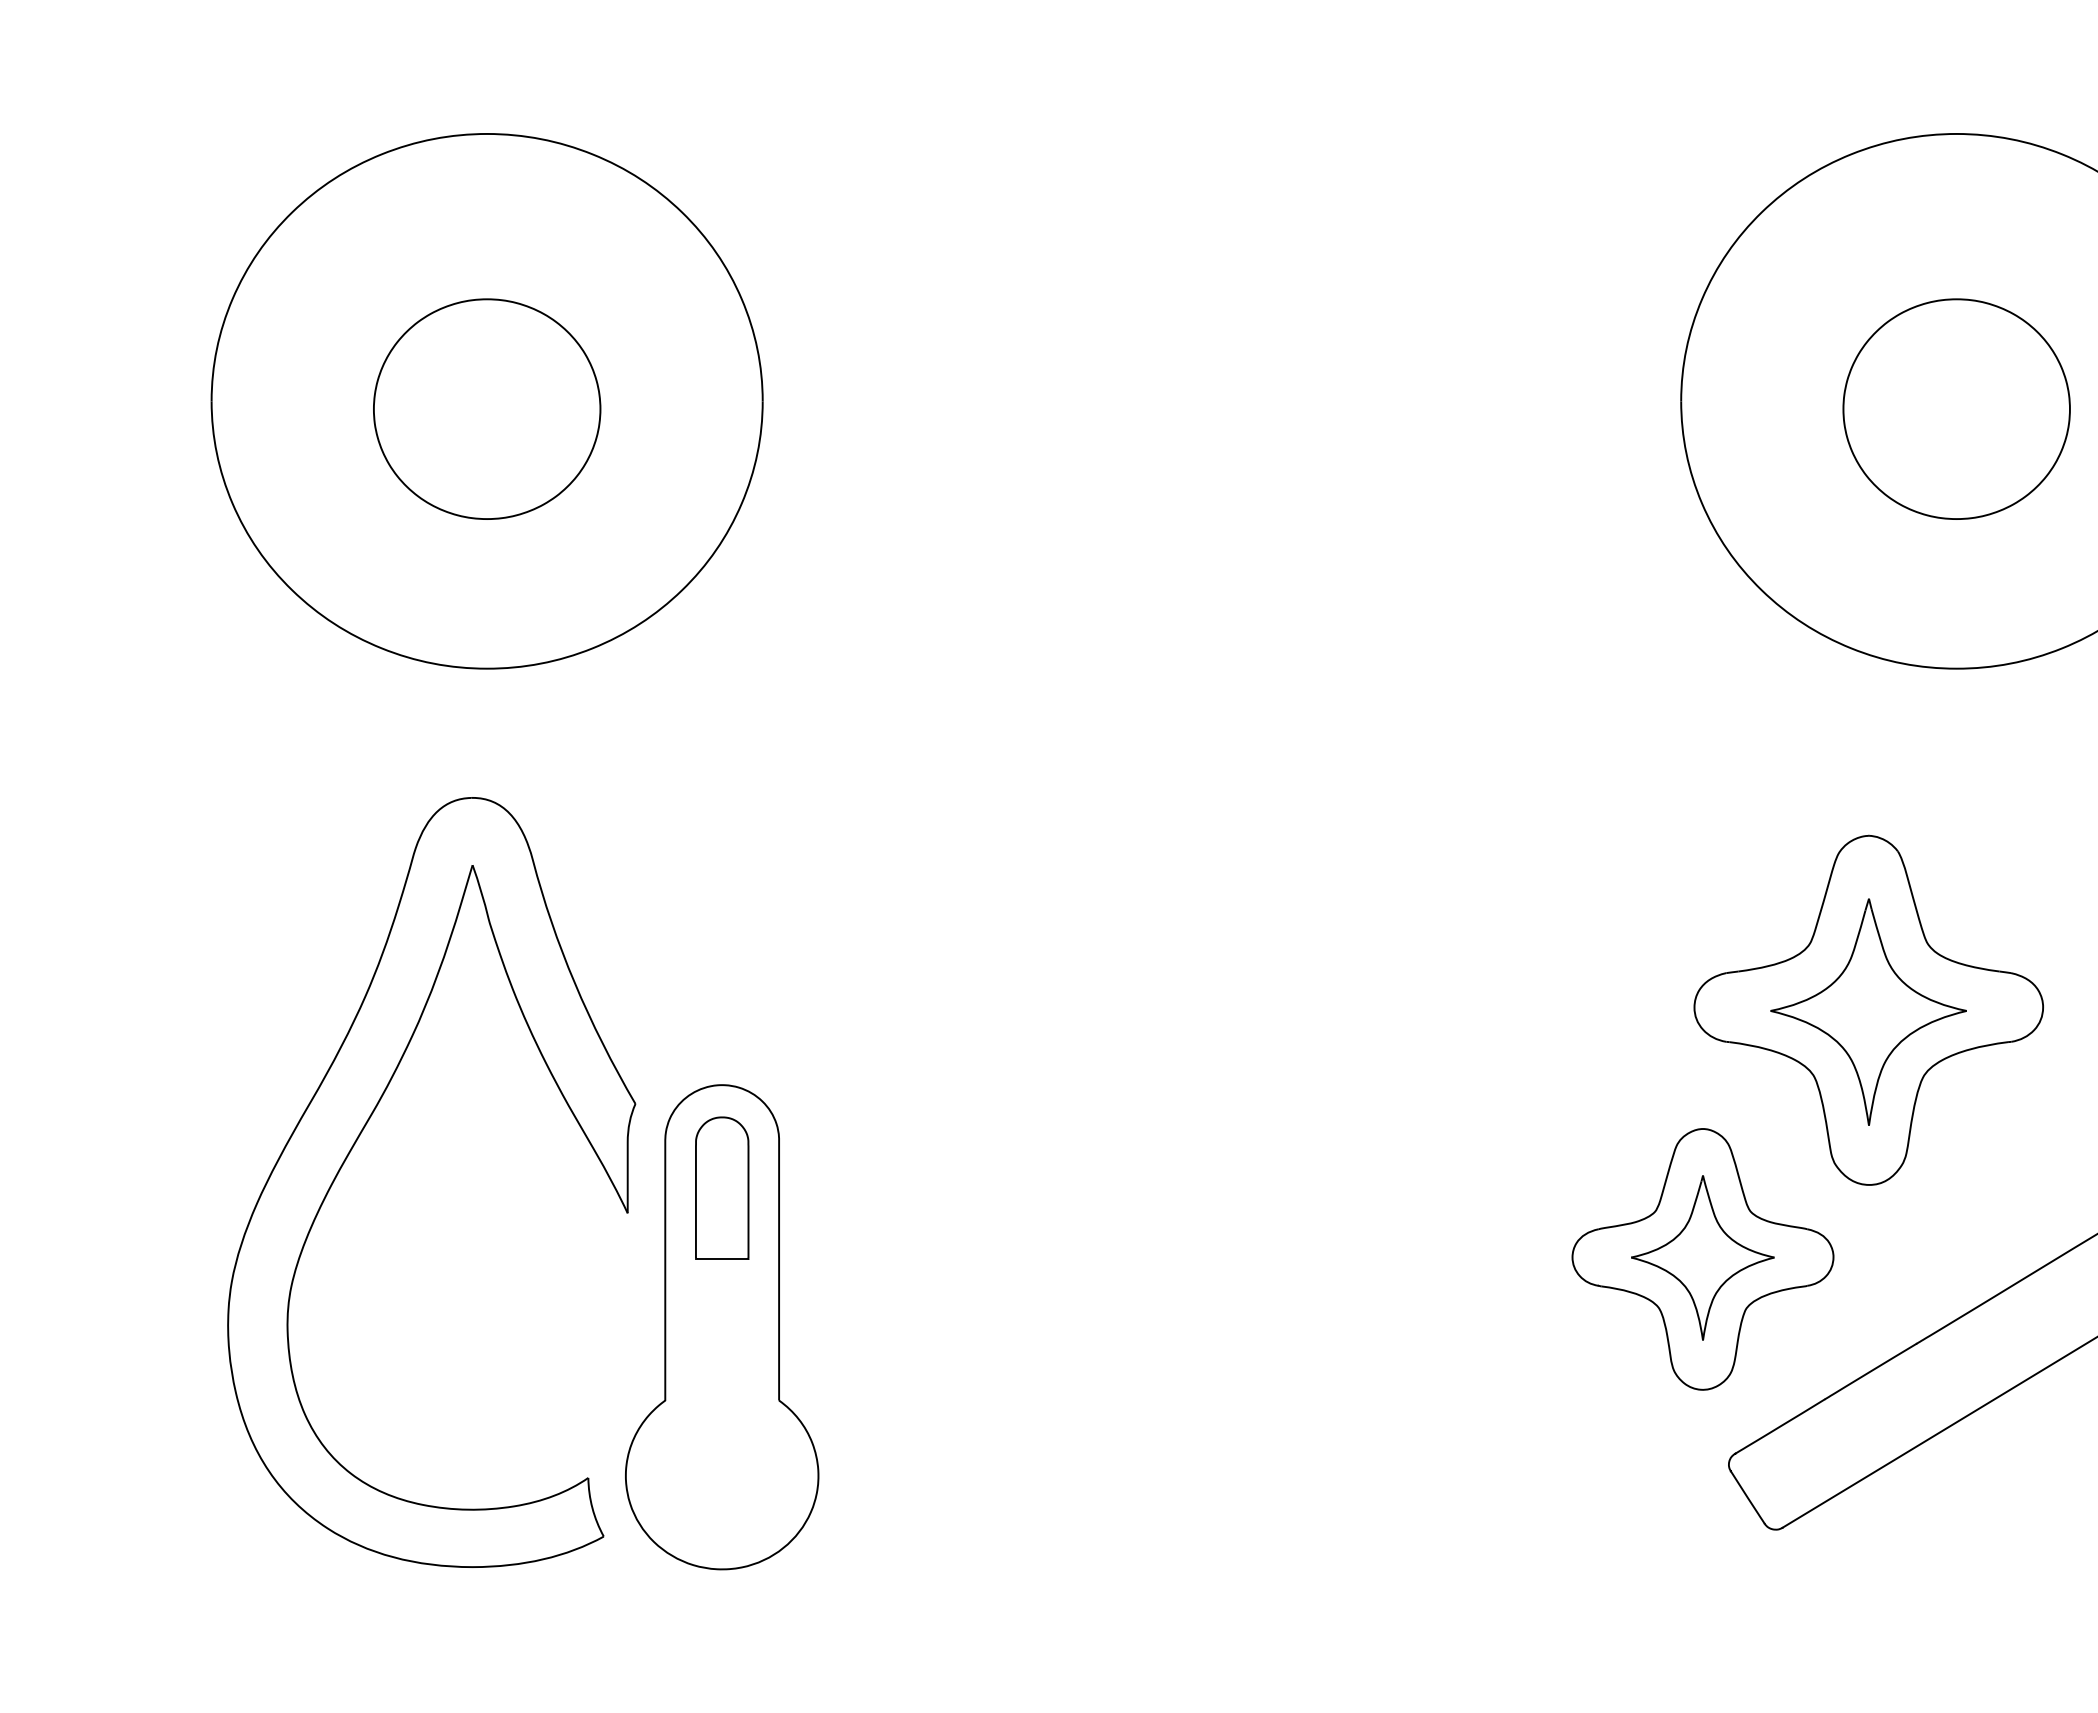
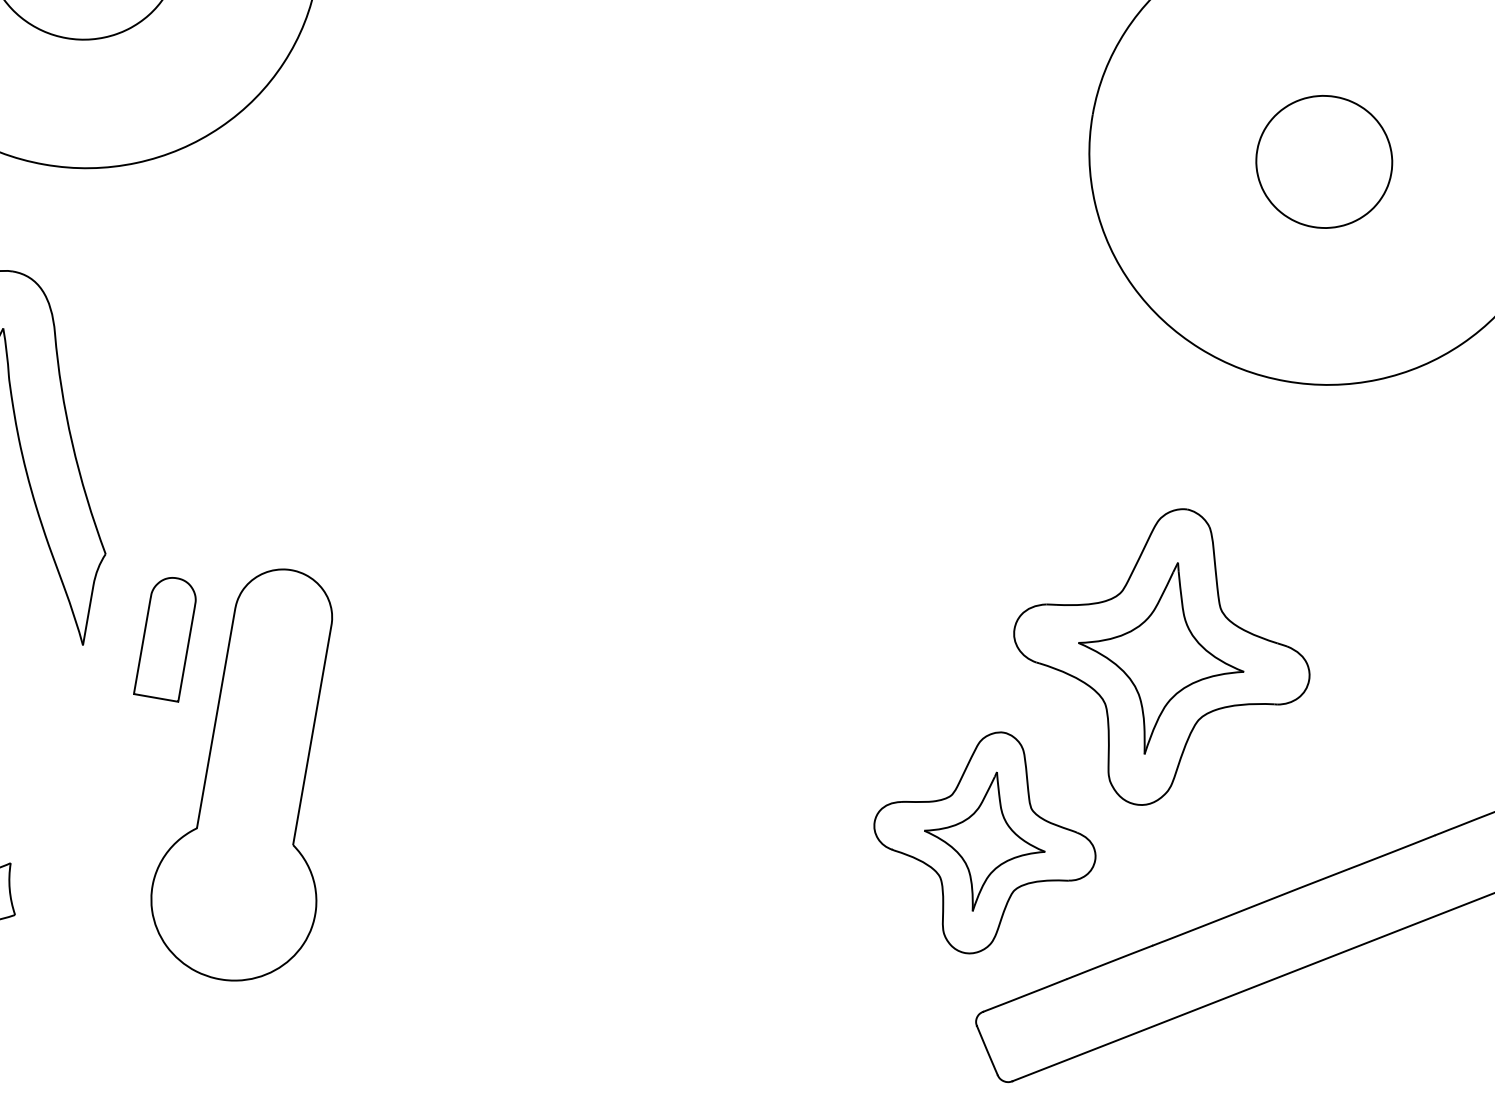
part: (1956, 408) -> (1324, 161), size x0.7
part: (722, 1327) -> (256, 775), moved

